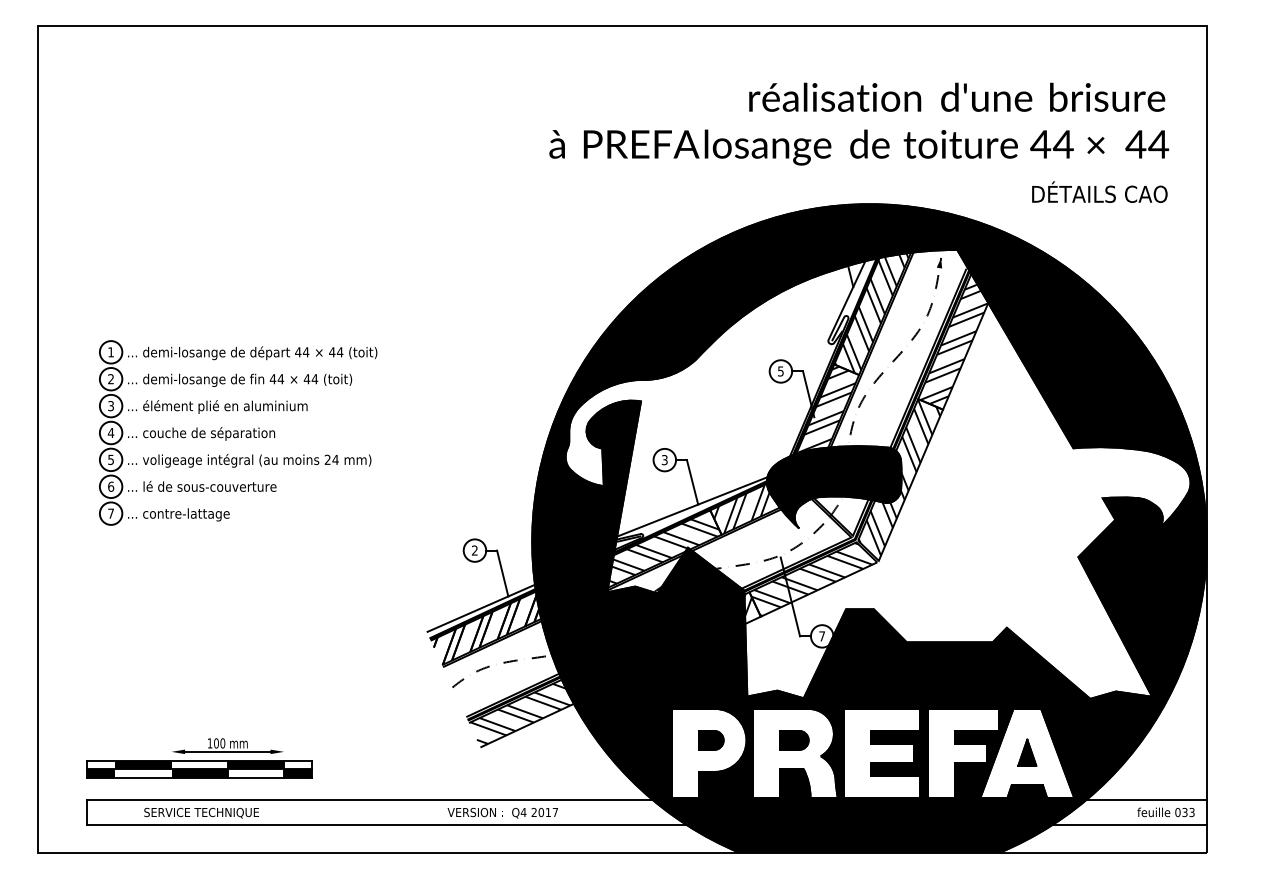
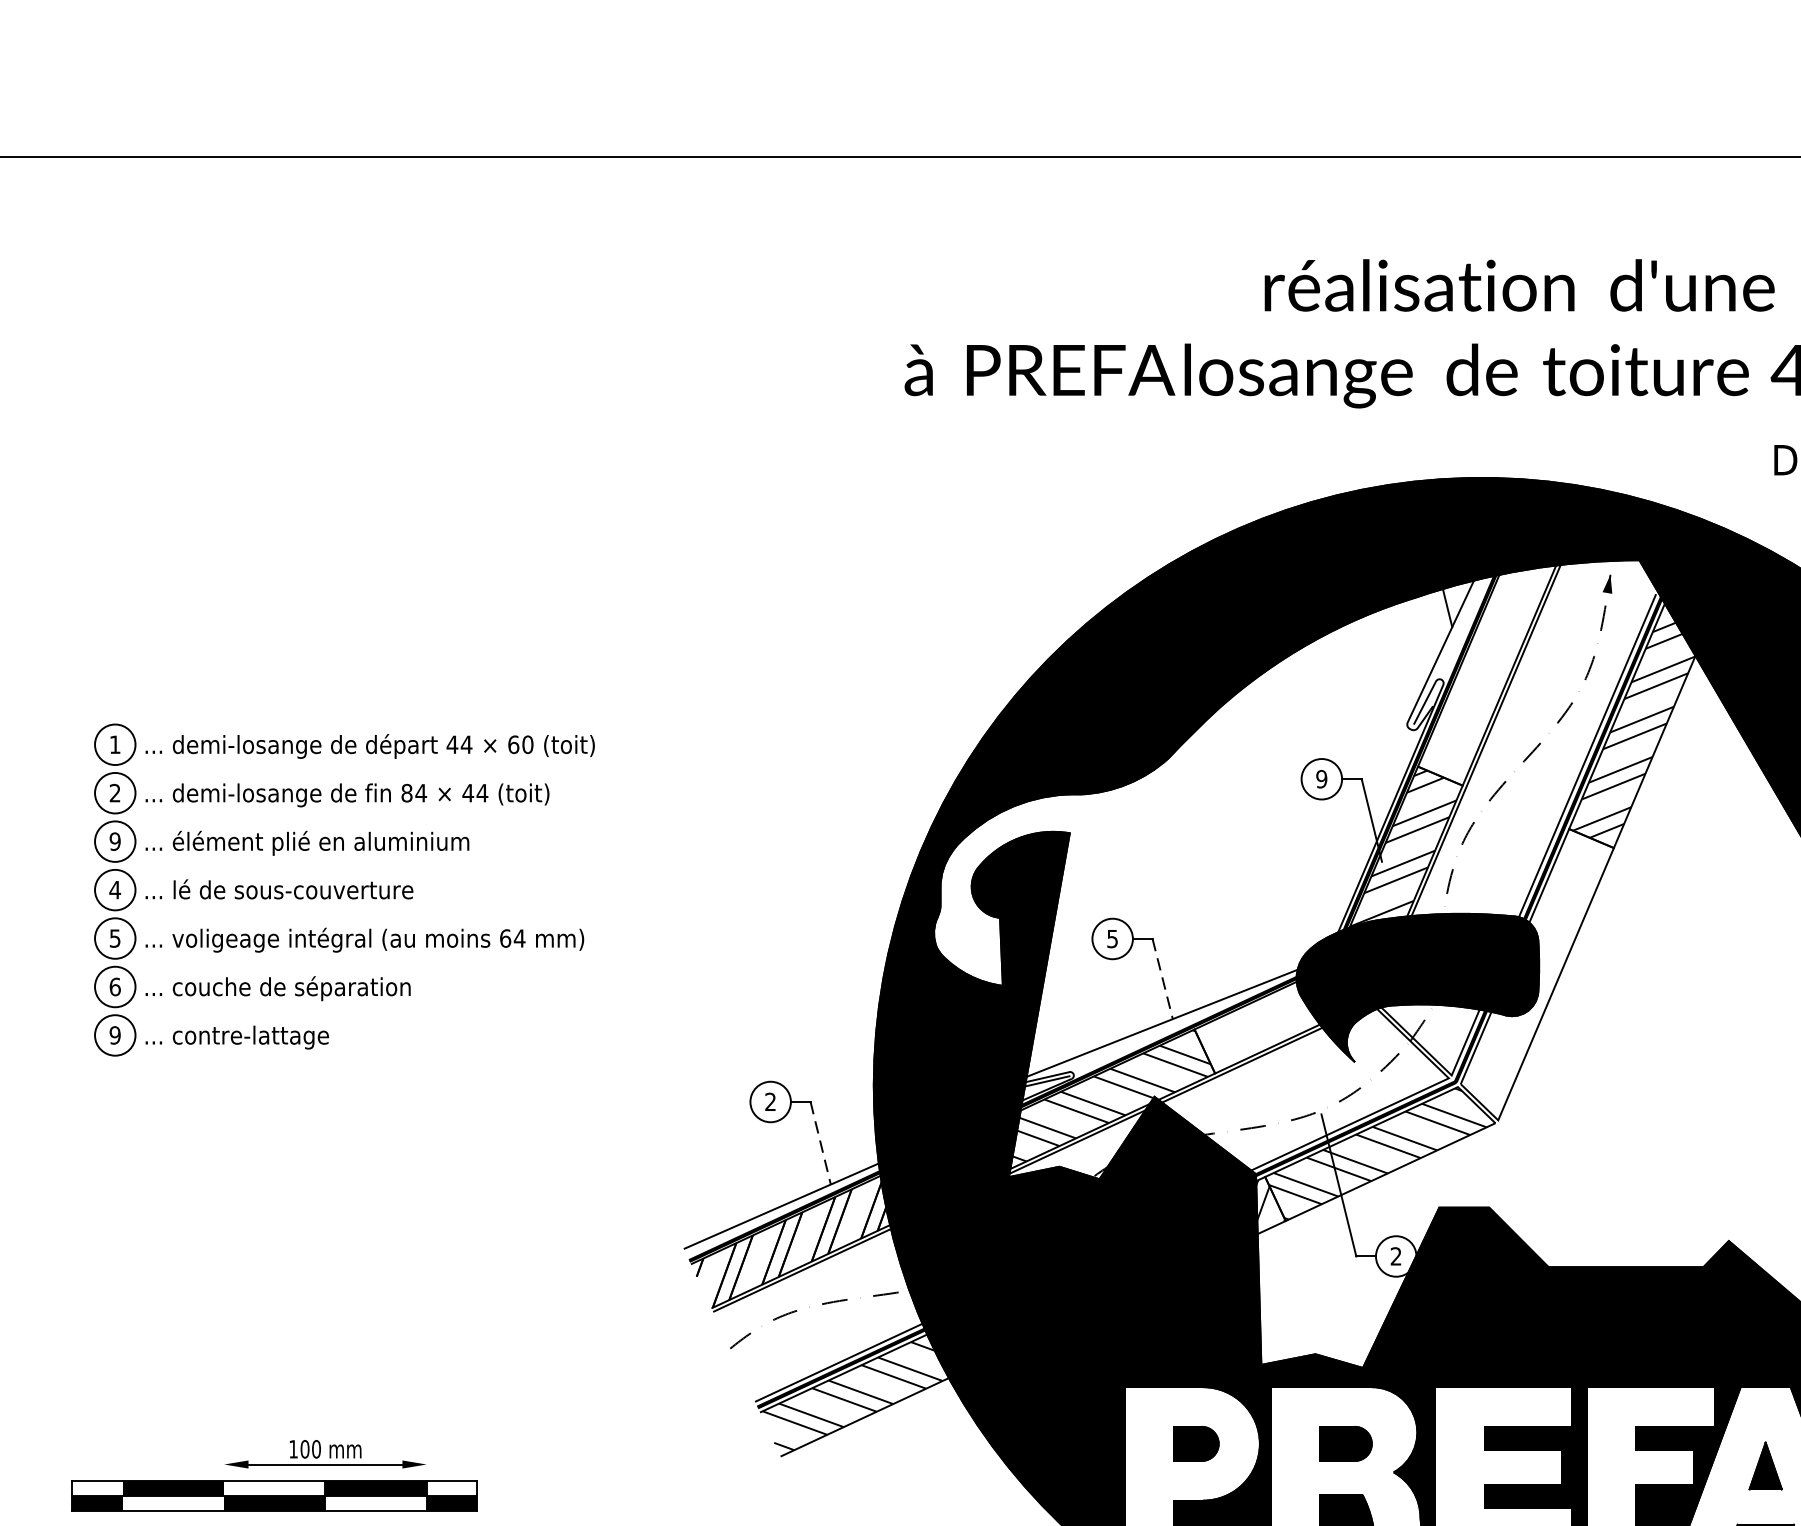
hatch: (871, 305) -> (1485, 660), removed
text: (336, 352) -> (521, 745), 44 -> 60
text: (780, 371) -> (1321, 779), 5 -> 9
text: (272, 379) -> (405, 793), 44 -> 84
text: (111, 405) -> (115, 840), 3 -> 9
text: (209, 433) -> (292, 891), ... couche de séparation -> ... lé de sous-couverture
text: (327, 459) -> (505, 937), 24 -> 64
text: (664, 459) -> (1112, 937), 3 -> 5
hatch: (899, 477) -> (1535, 970), removed
line: (692, 482) -> (1162, 979), solid -> dashed
text: (209, 487) -> (292, 988), ... lé de sous-couverture -> ... couche de séparation
hatch: (760, 505) -> (1285, 1020), removed
text: (111, 513) -> (115, 1035), 7 -> 9
line: (502, 573) -> (820, 1143), solid -> dashed
text: (821, 636) -> (1394, 1256), 7 -> 2

